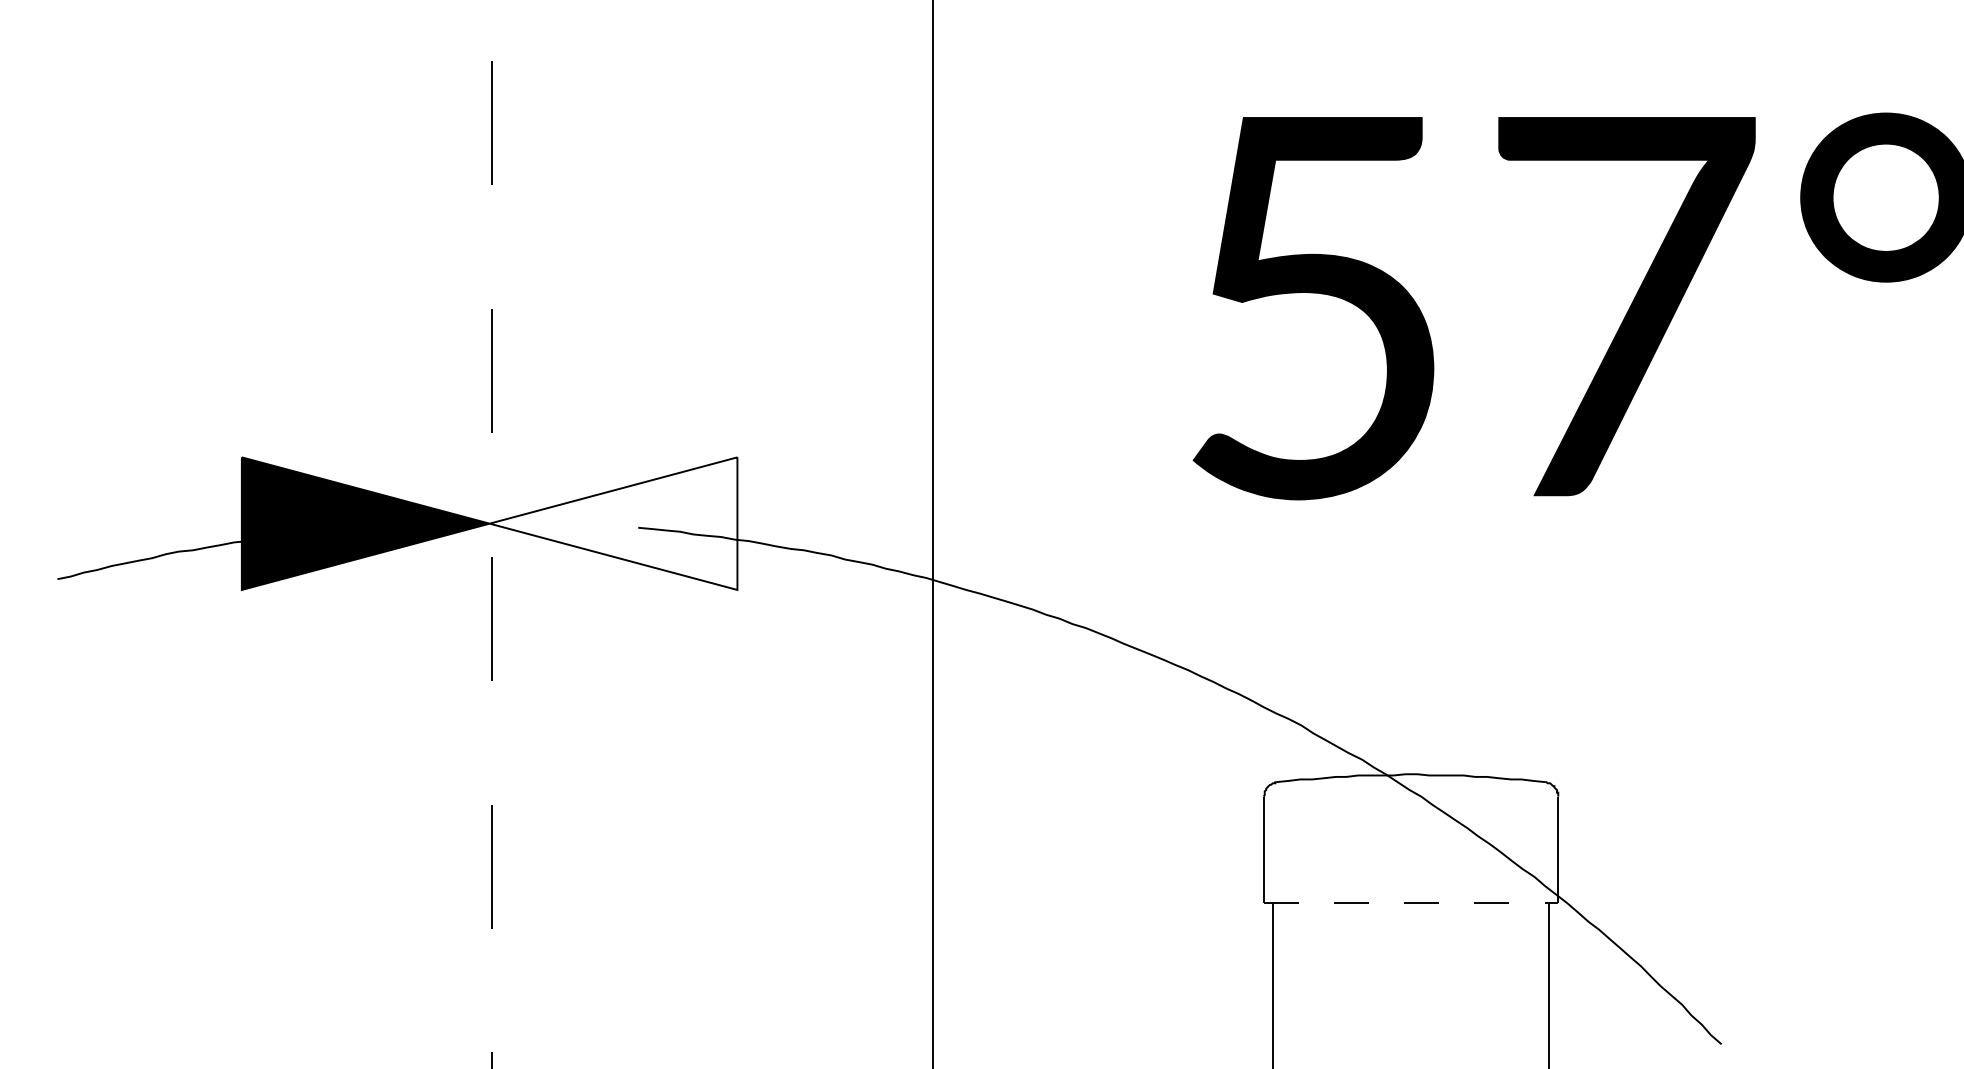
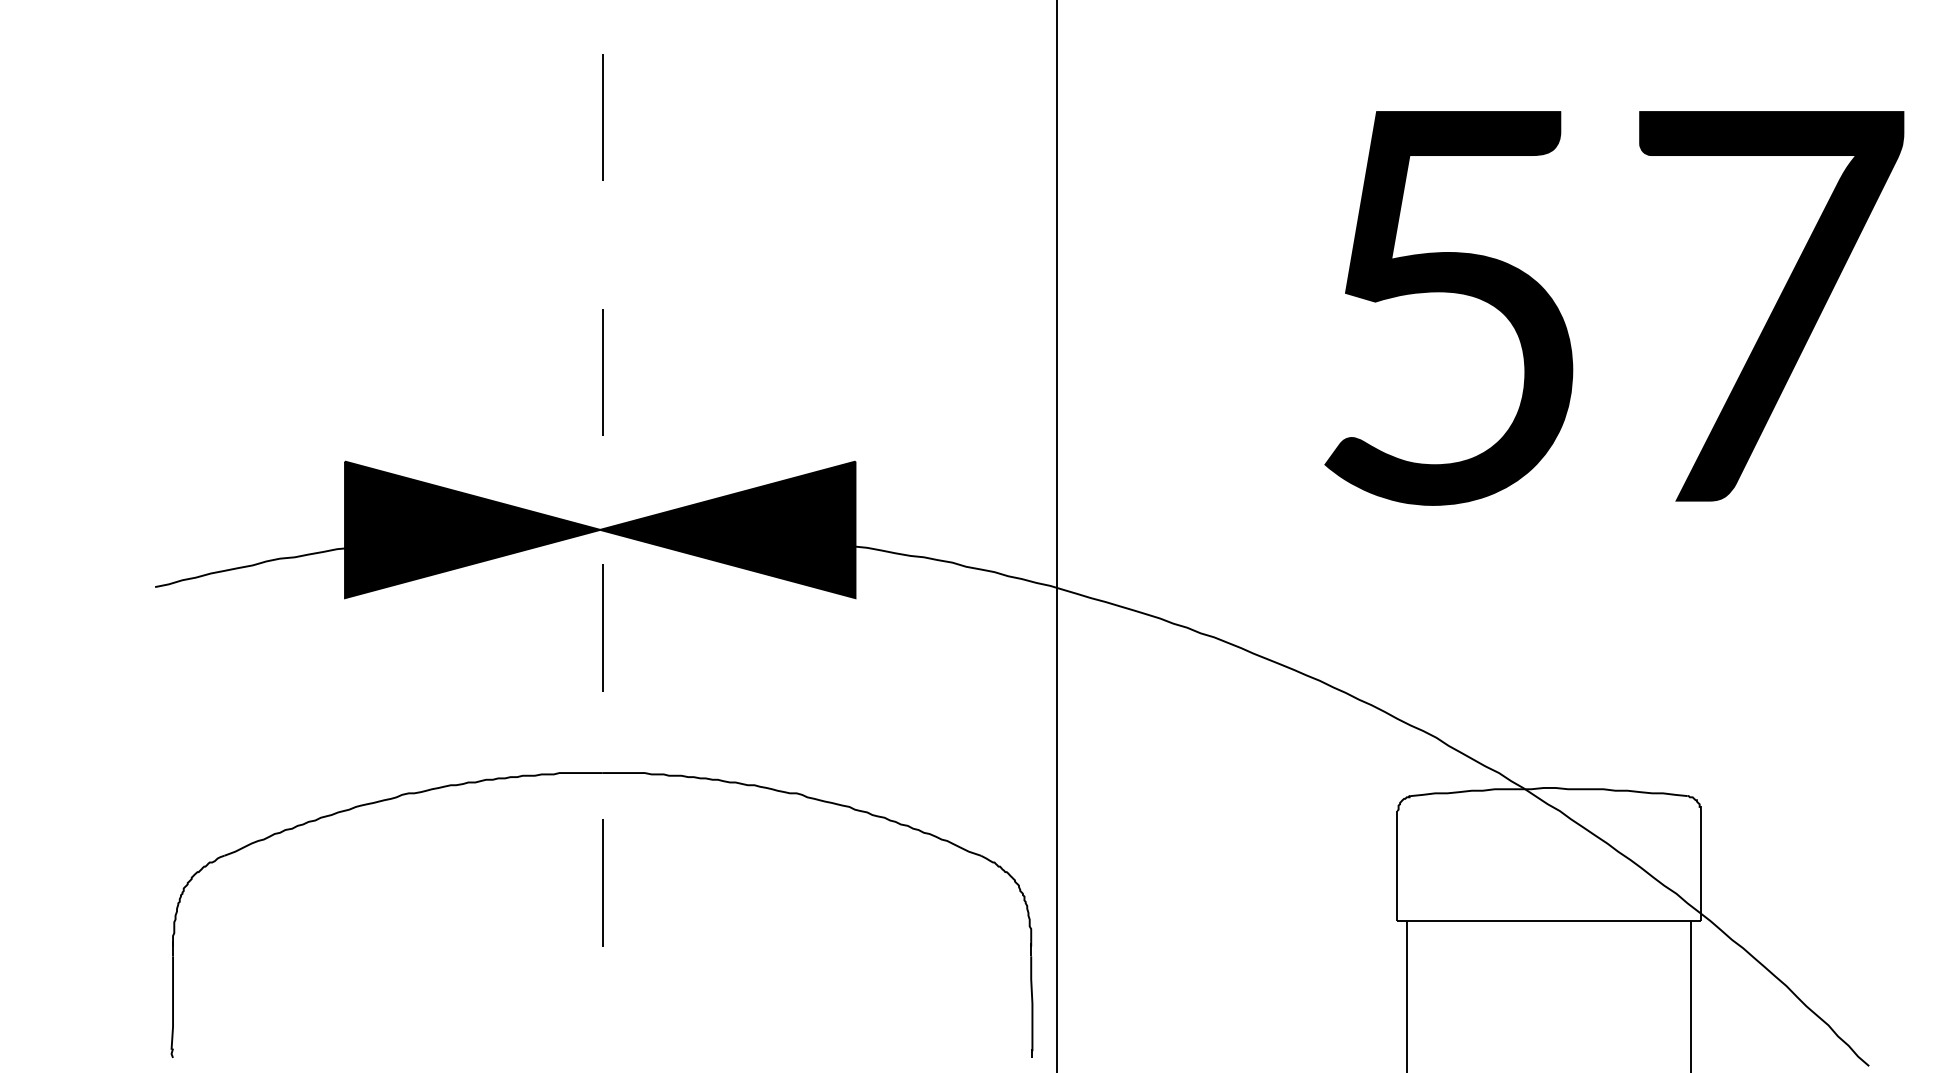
fill: (613, 523) -> (727, 529), added
part: (491, 760) -> (602, 773), added
line: (1411, 903) -> (1549, 921), dashed -> solid

